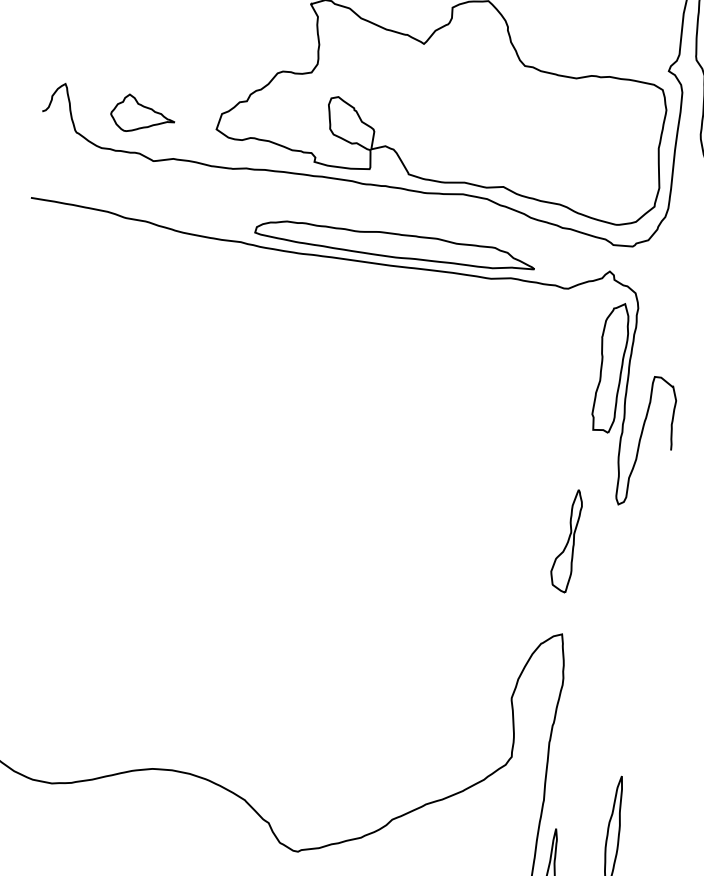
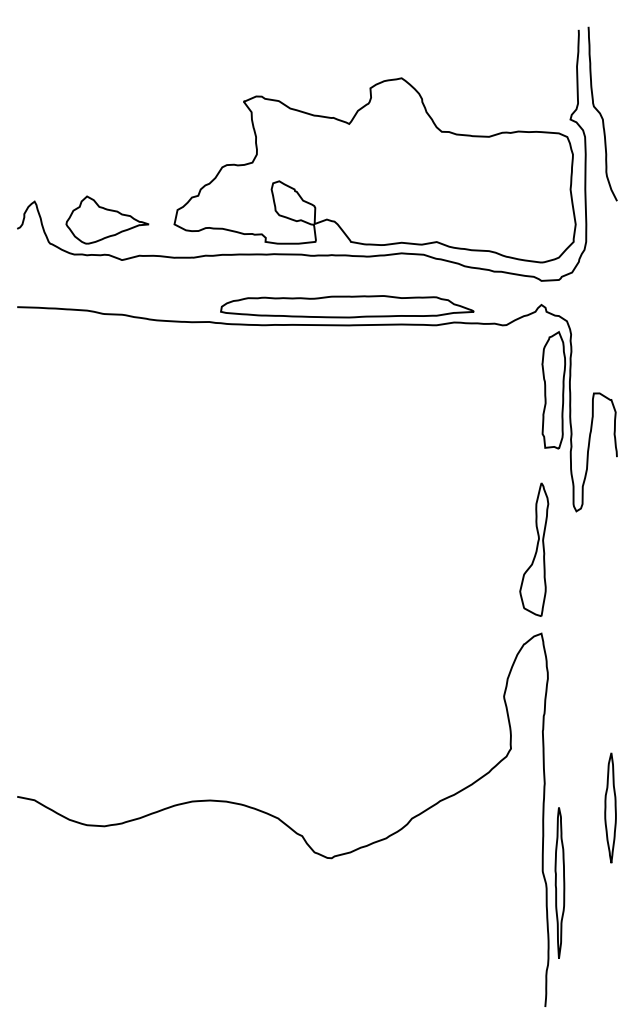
part: (143, 114) -> (107, 219), size x1.43
part: (566, 540) -> (534, 549), size x1.43

